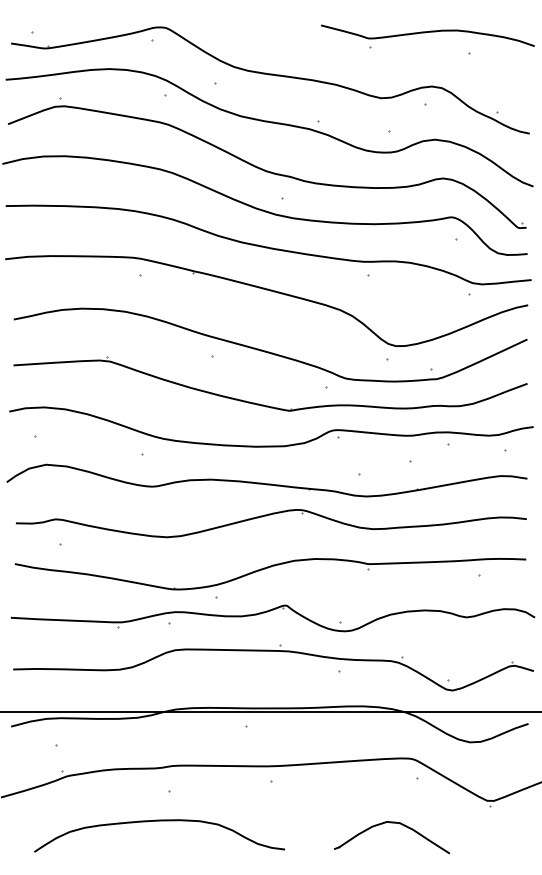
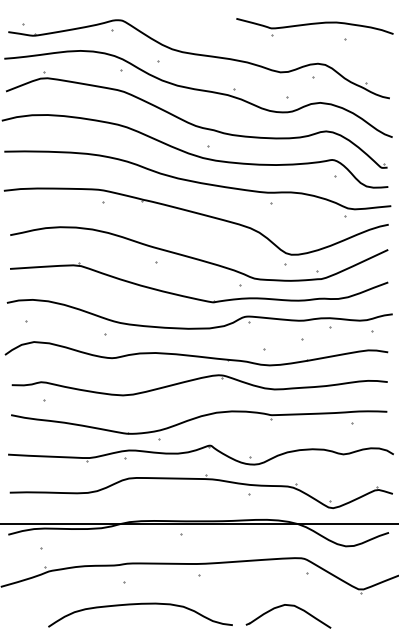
curve: (159, 821) -> (140, 604), moved

